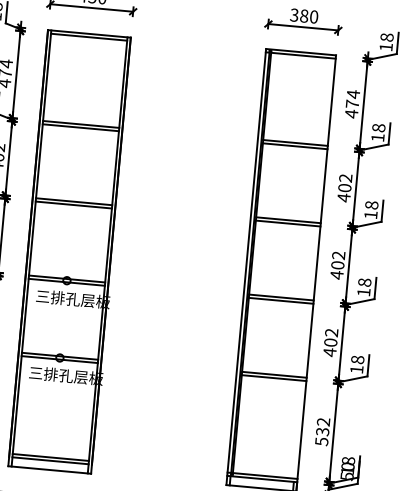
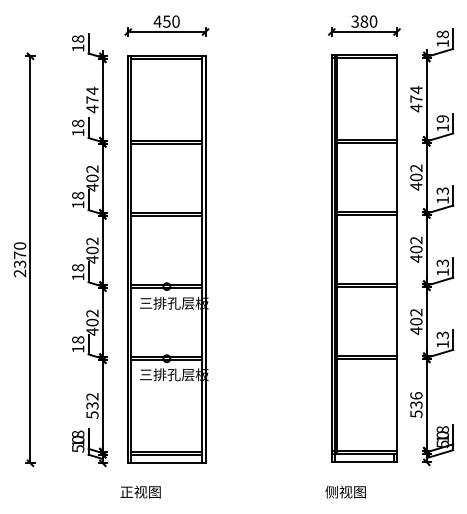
text: (378, 127) -> (442, 118), 18 -> 19
text: (371, 204) -> (442, 190), 18 -> 13
text: (364, 282) -> (442, 263), 18 -> 13
text: (357, 359) -> (442, 335), 18 -> 13
text: (323, 421) -> (416, 395), 532 -> 536

